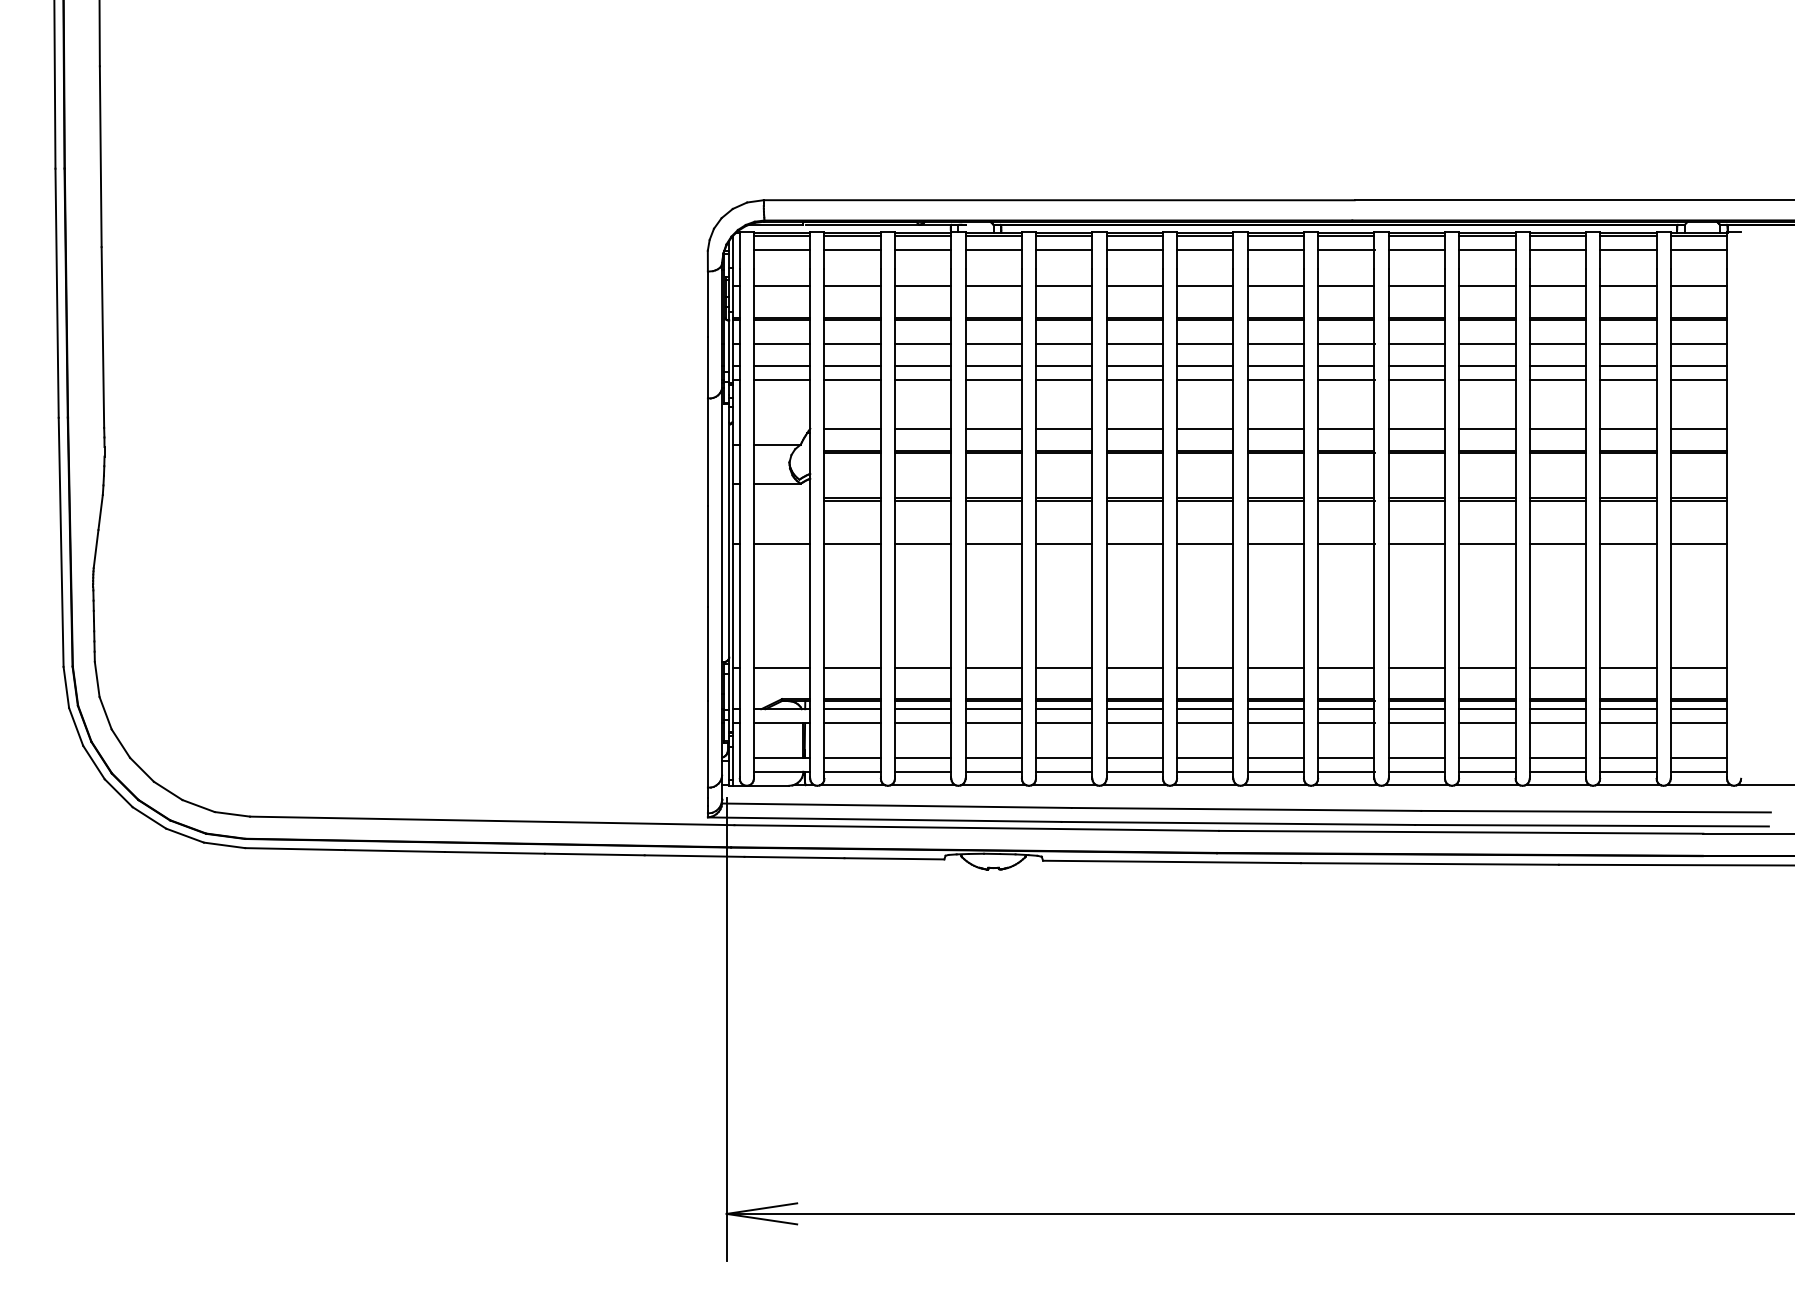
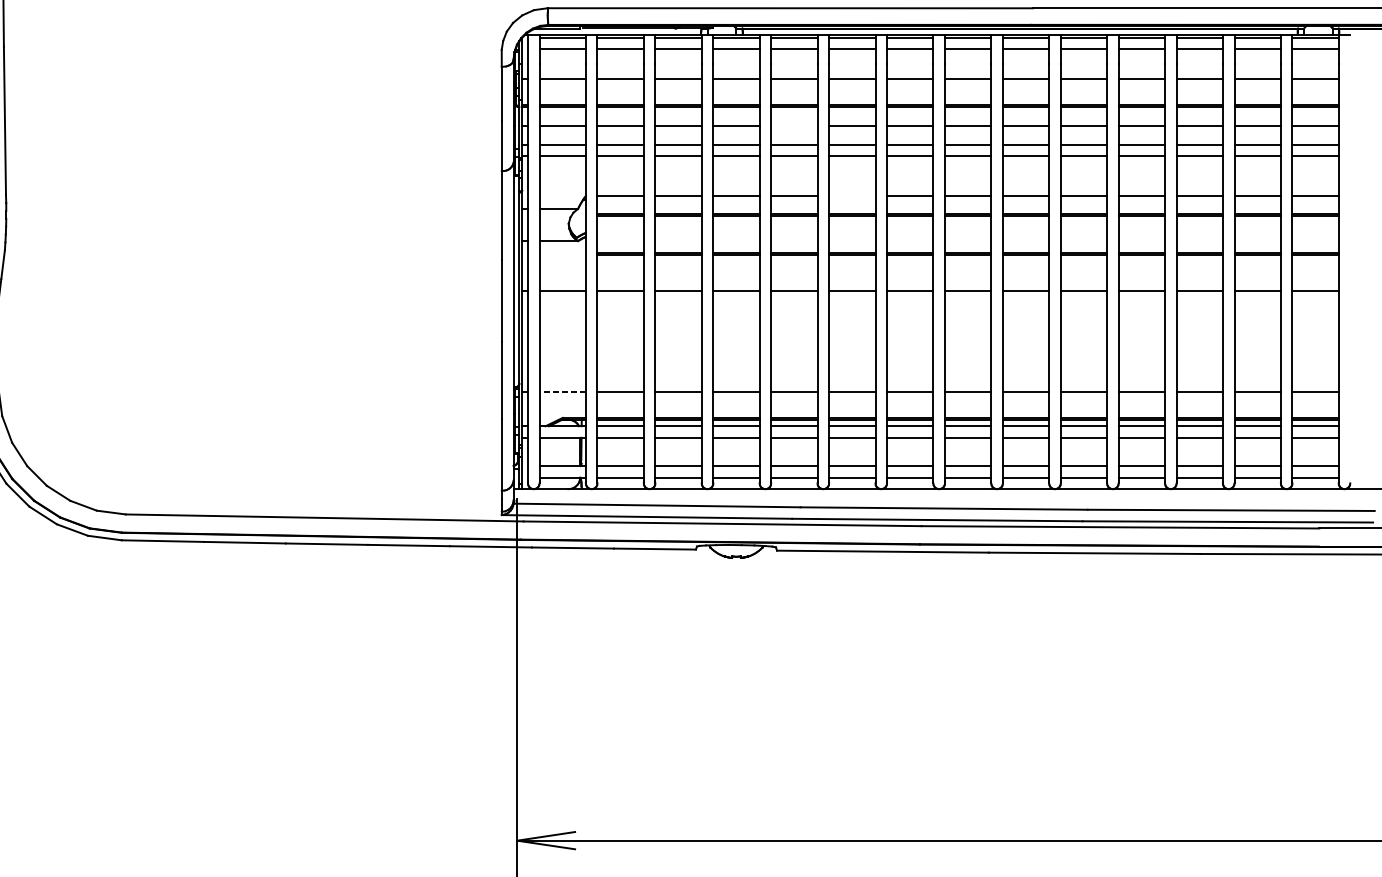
line: (1063, 343) -> (793, 125), removed
line: (1134, 428) -> (852, 195), removed
line: (781, 667) -> (562, 391), solid -> dashed

